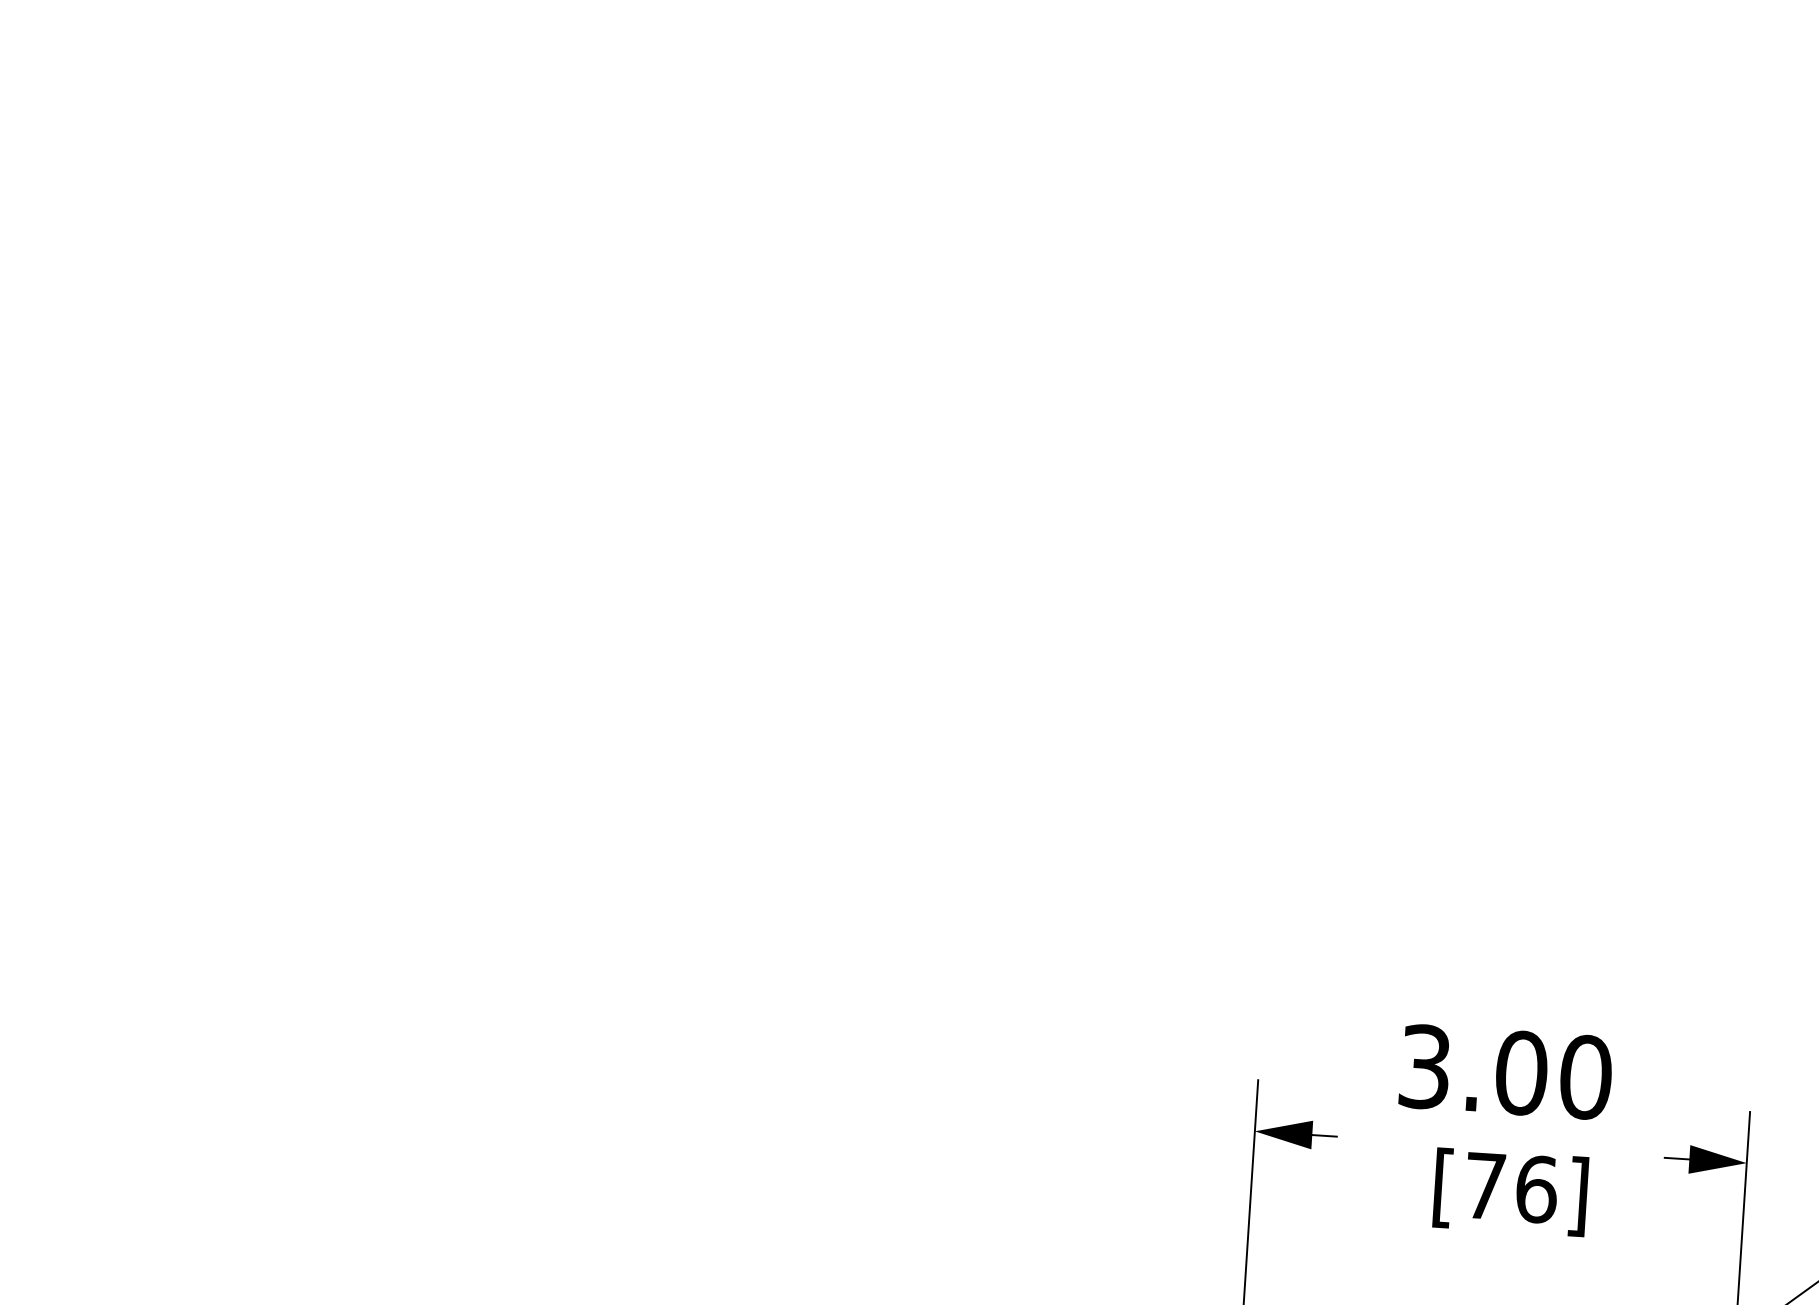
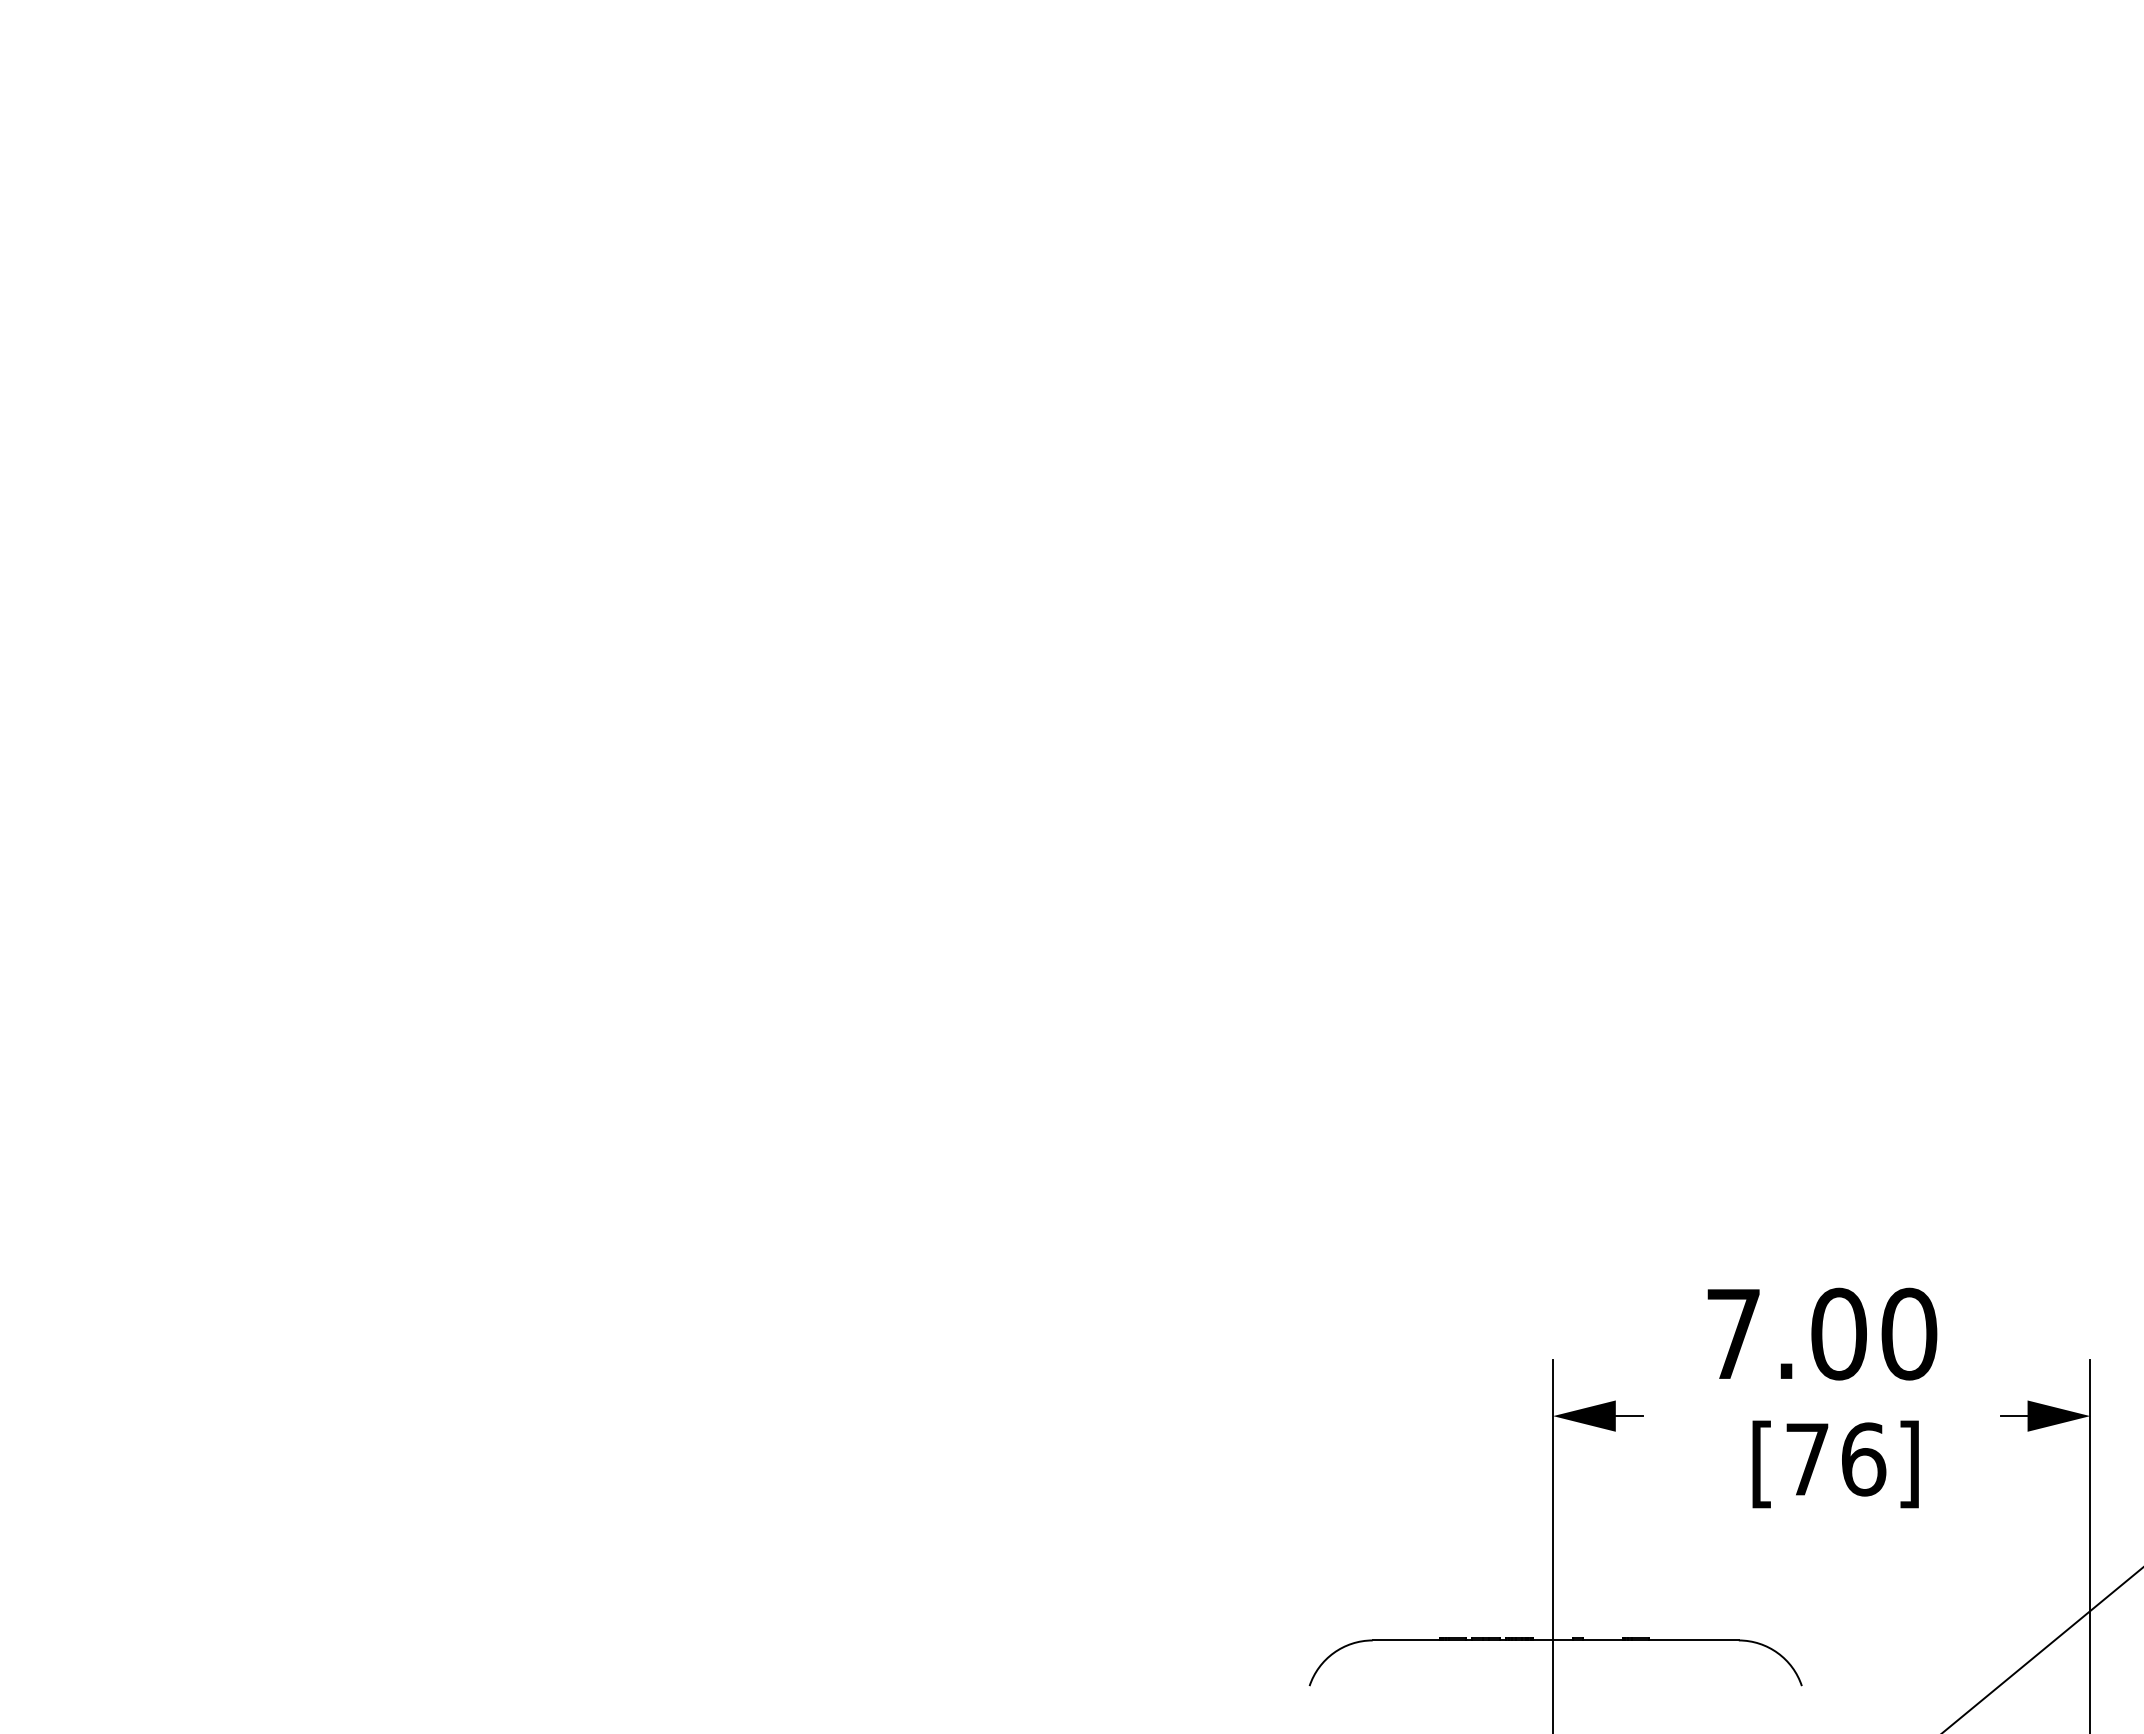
text: (1424, 1066) -> (1733, 1333), 3.00 -> 7.00

